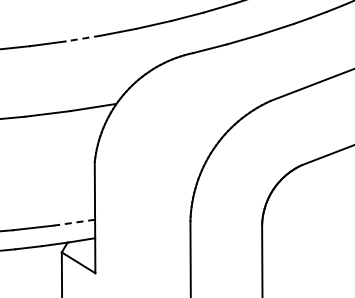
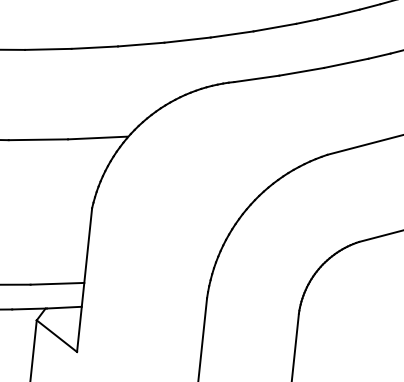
line: (83, 38) -> (95, 47), dashed -> solid
line: (74, 222) -> (57, 283), dashed -> solid

